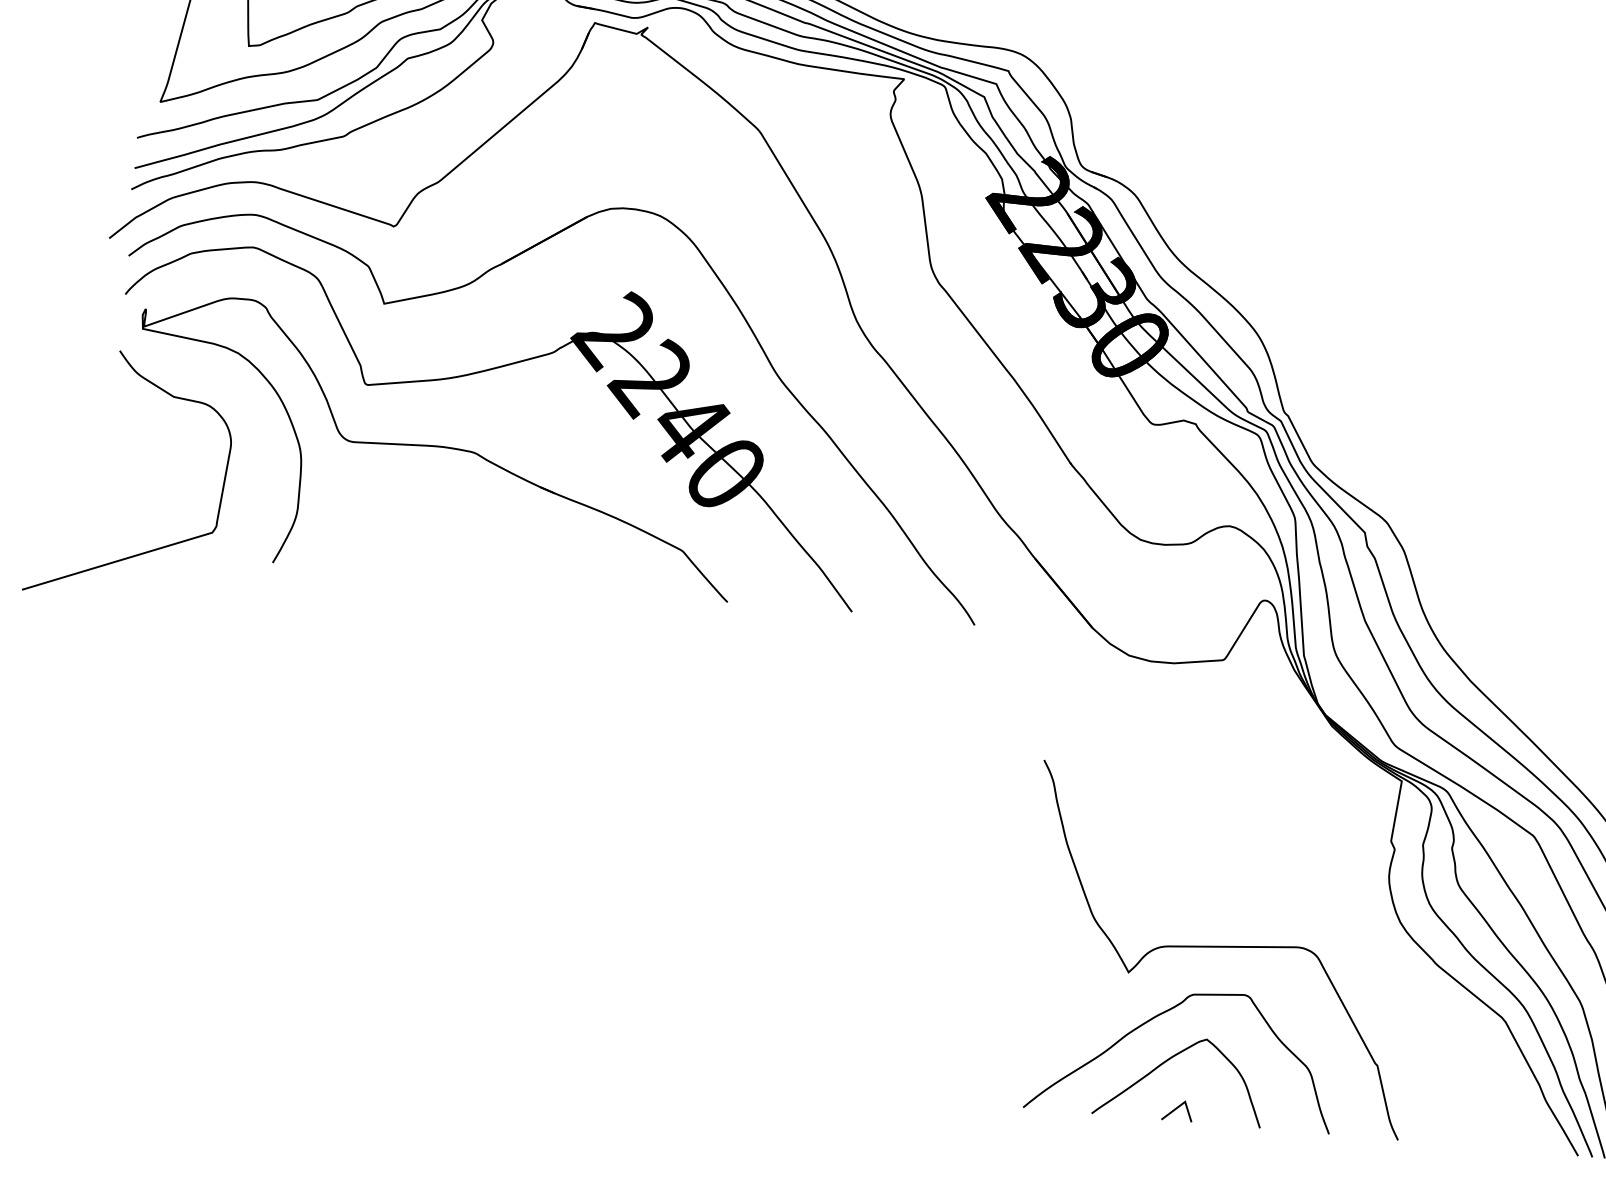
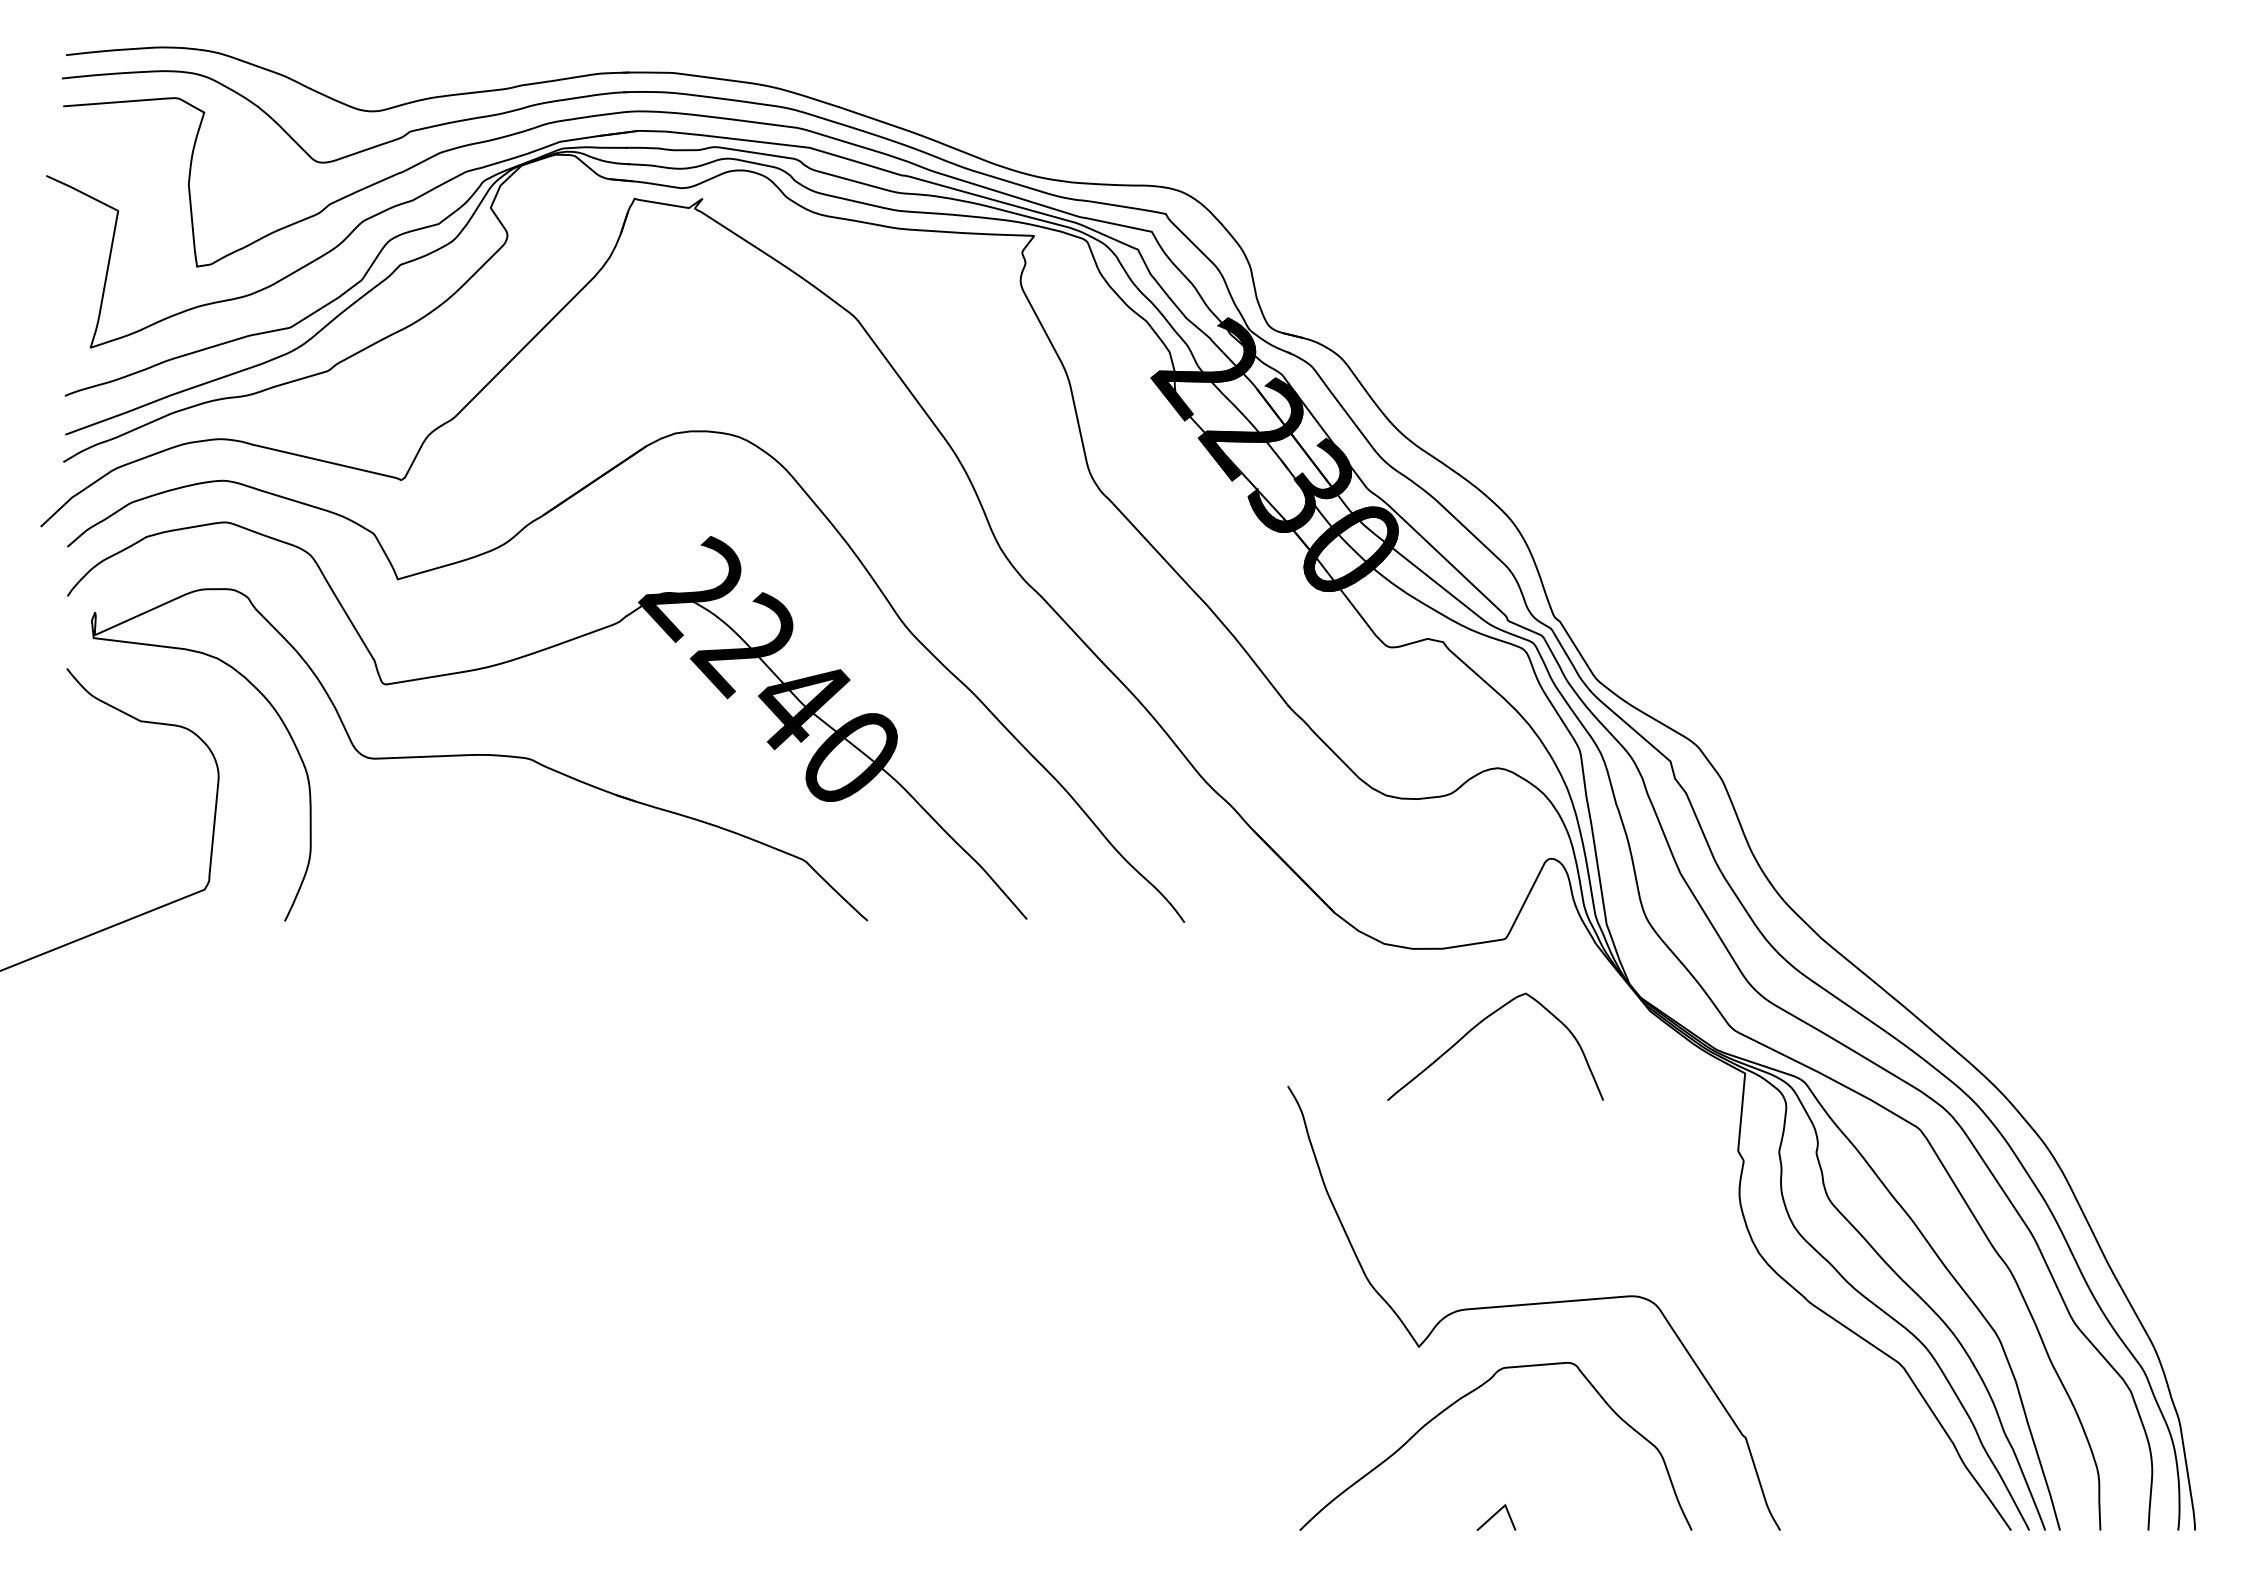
curve: (1167, 1061) -> (1478, 1025), moved

